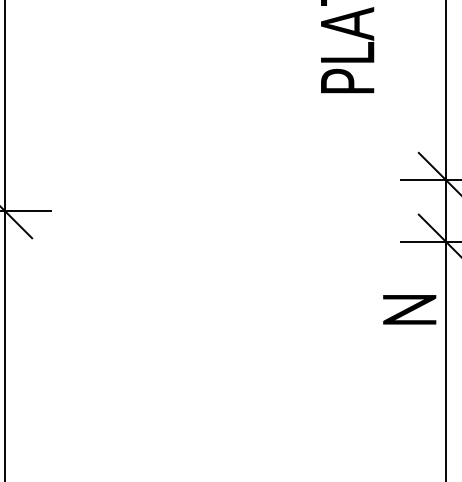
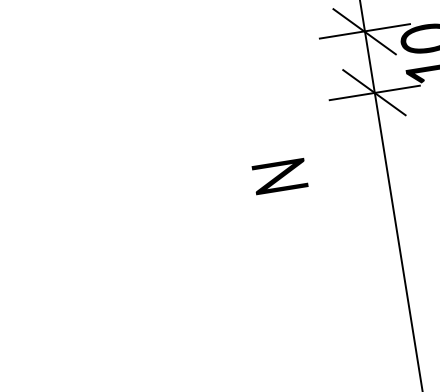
text: (409, 309) -> (279, 176), moved

